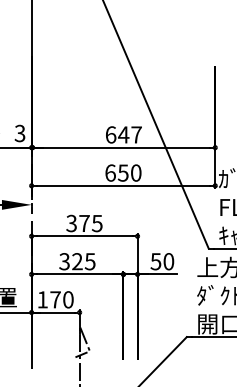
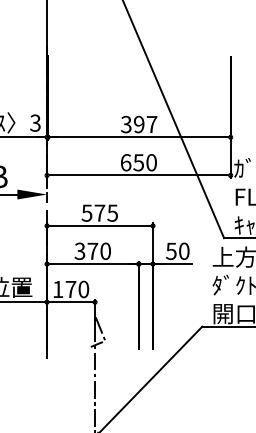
text: (117, 134) -> (132, 124), 647 -> 397
text: (72, 222) -> (87, 212), 375 -> 575
text: (83, 260) -> (98, 250), 325 -> 370

